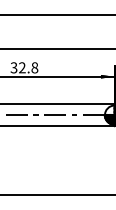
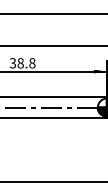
text: (22, 68) -> (20, 63), 32.8 -> 38.8

